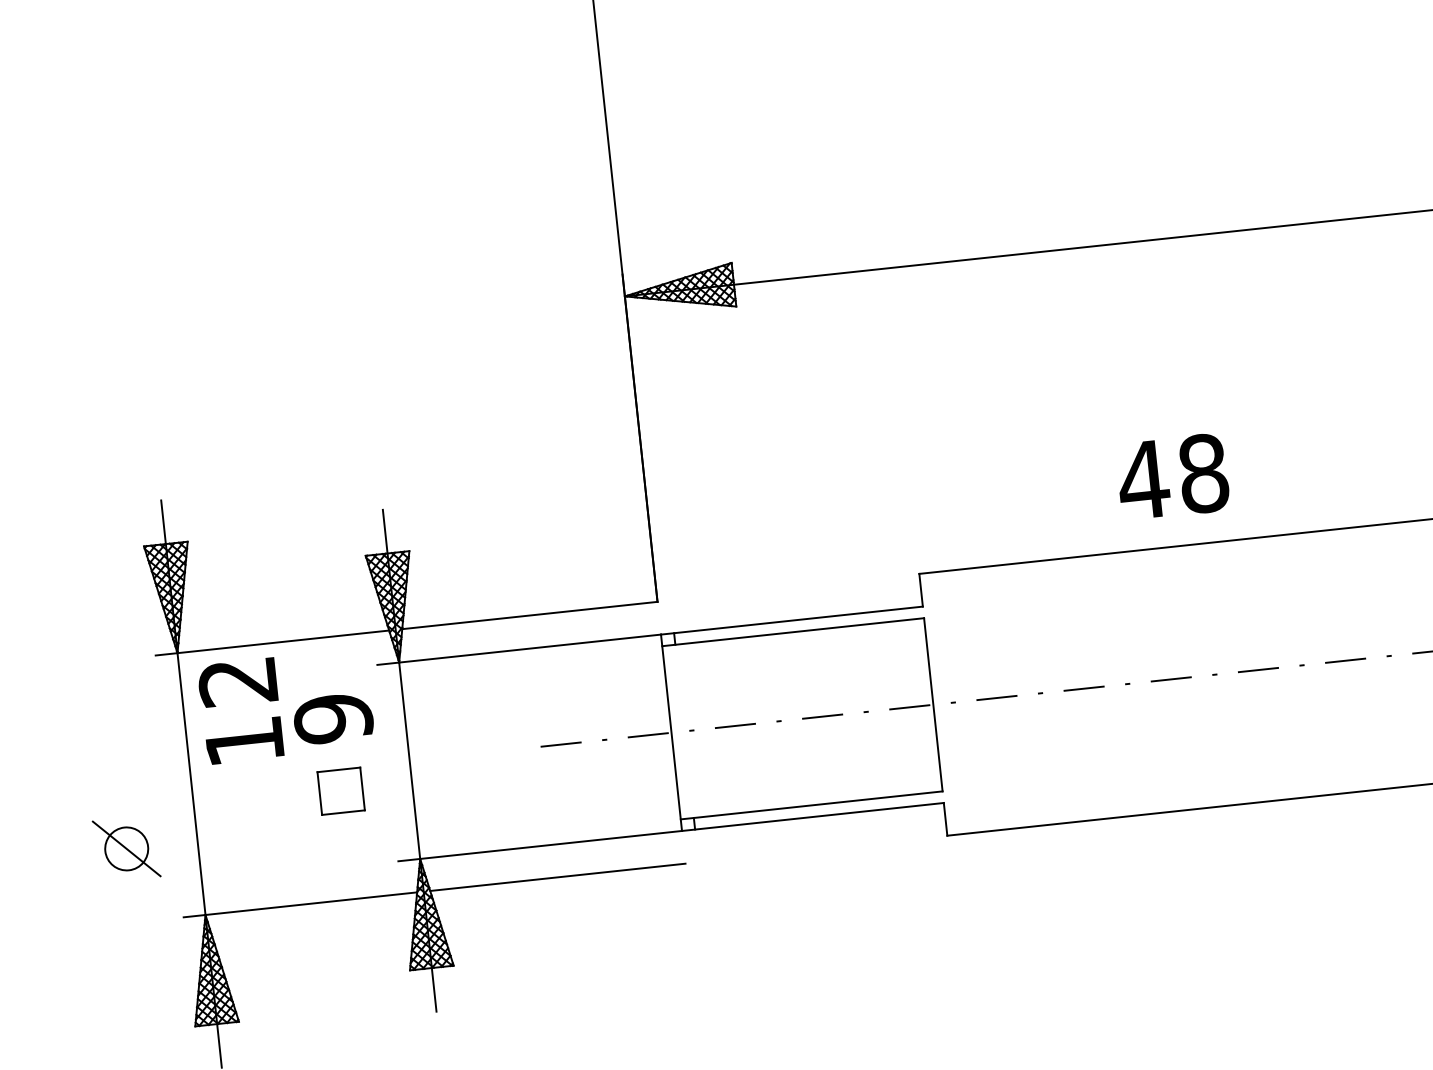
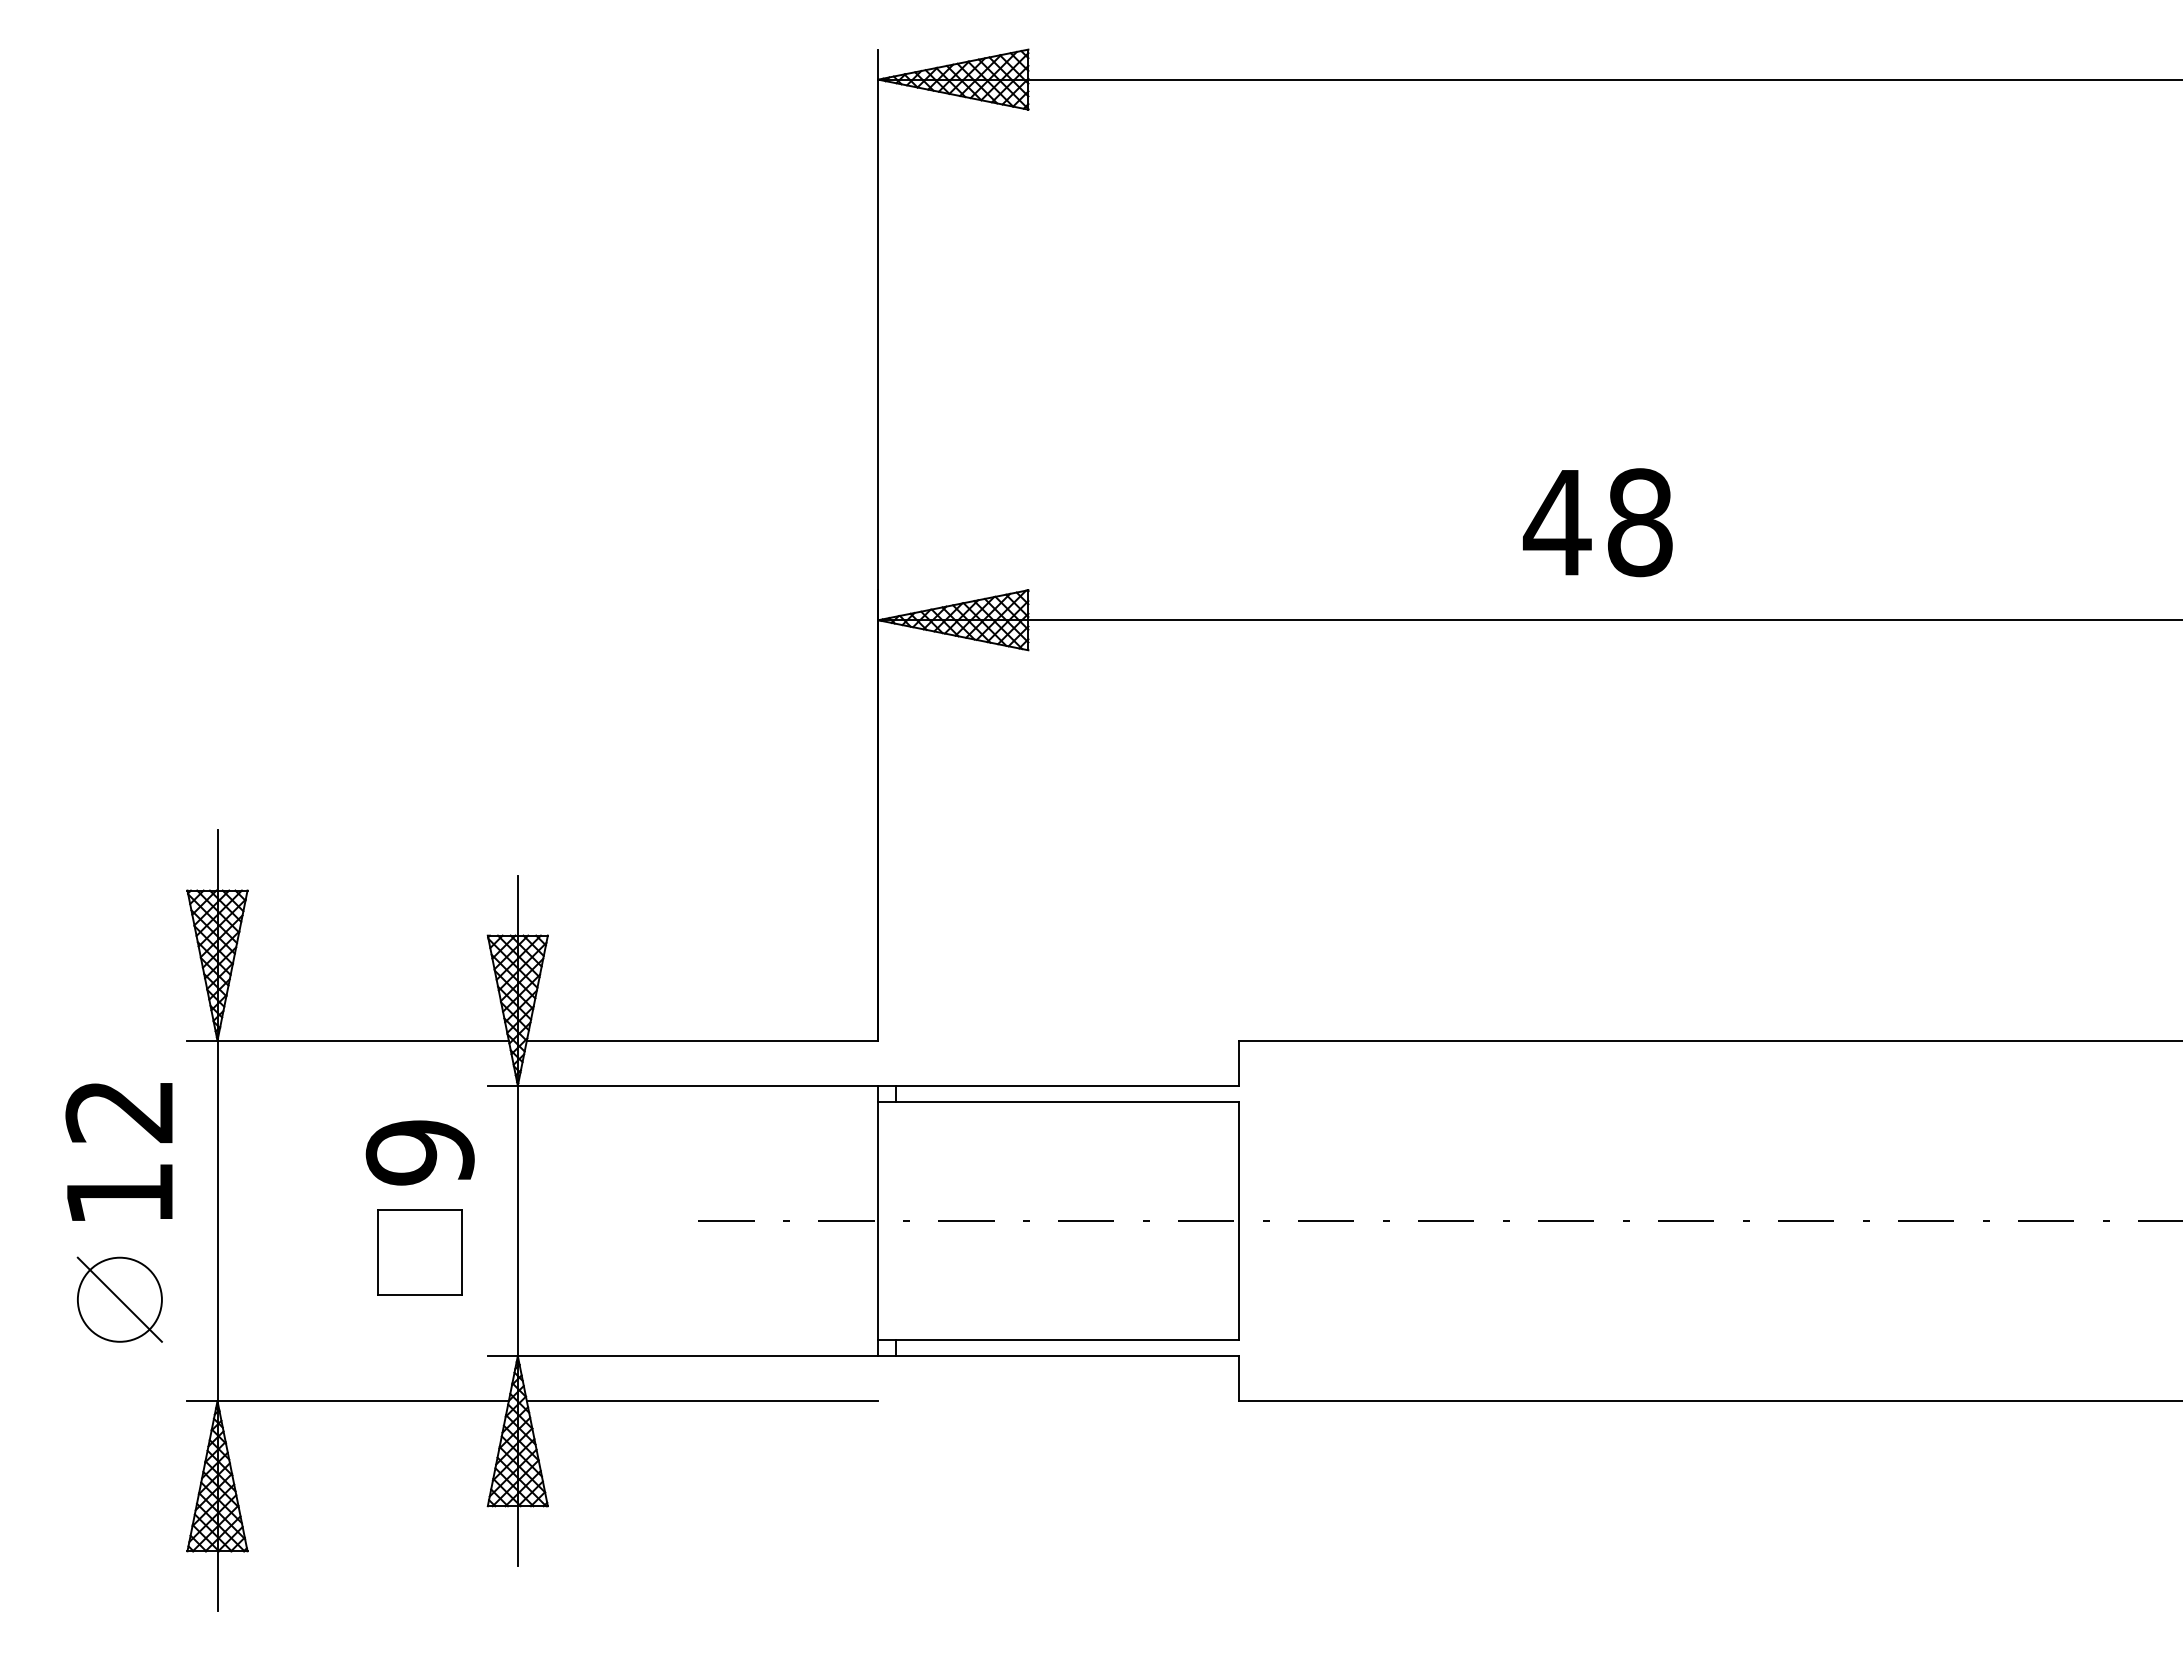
text: (1172, 476) -> (1597, 522), moved
text: (240, 710) -> (118, 1151), moved
part: (340, 791) -> (419, 1252), size x1.43
circle: (126, 848) -> (119, 1299), size x1.43

